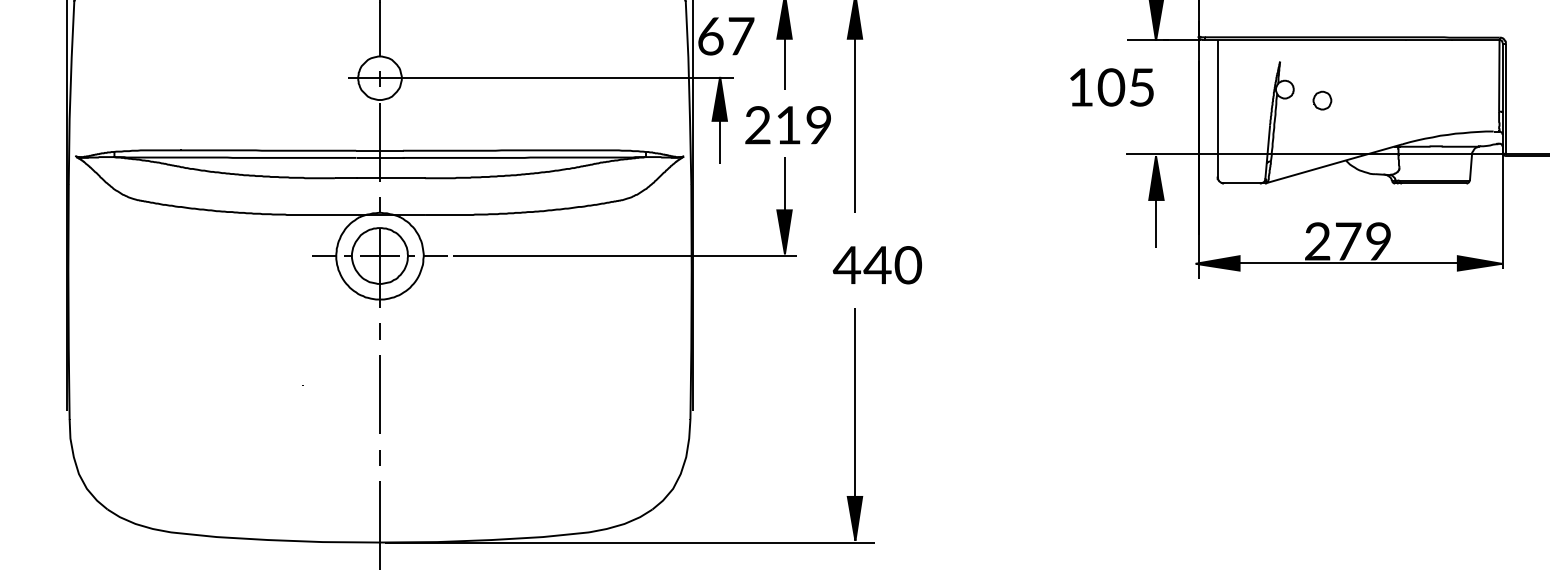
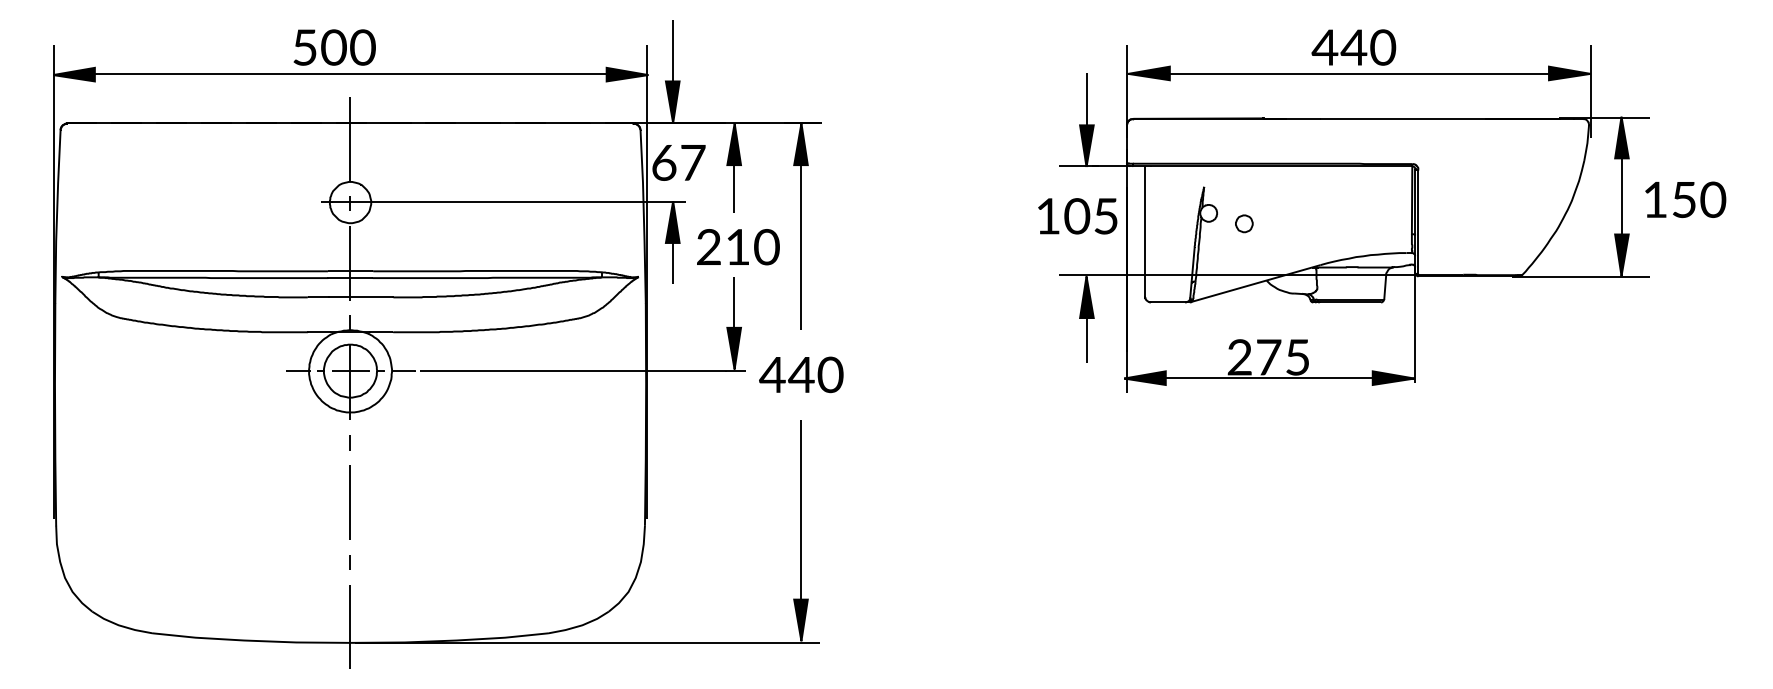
text: (1111, 87) -> (1077, 216), moved
text: (818, 125) -> (766, 247), 219 -> 210
text: (1378, 241) -> (1297, 357), 279 -> 275
text: (877, 264) -> (801, 374), moved

